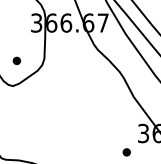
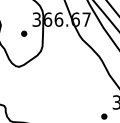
part: (16, 60) -> (23, 33), moved

